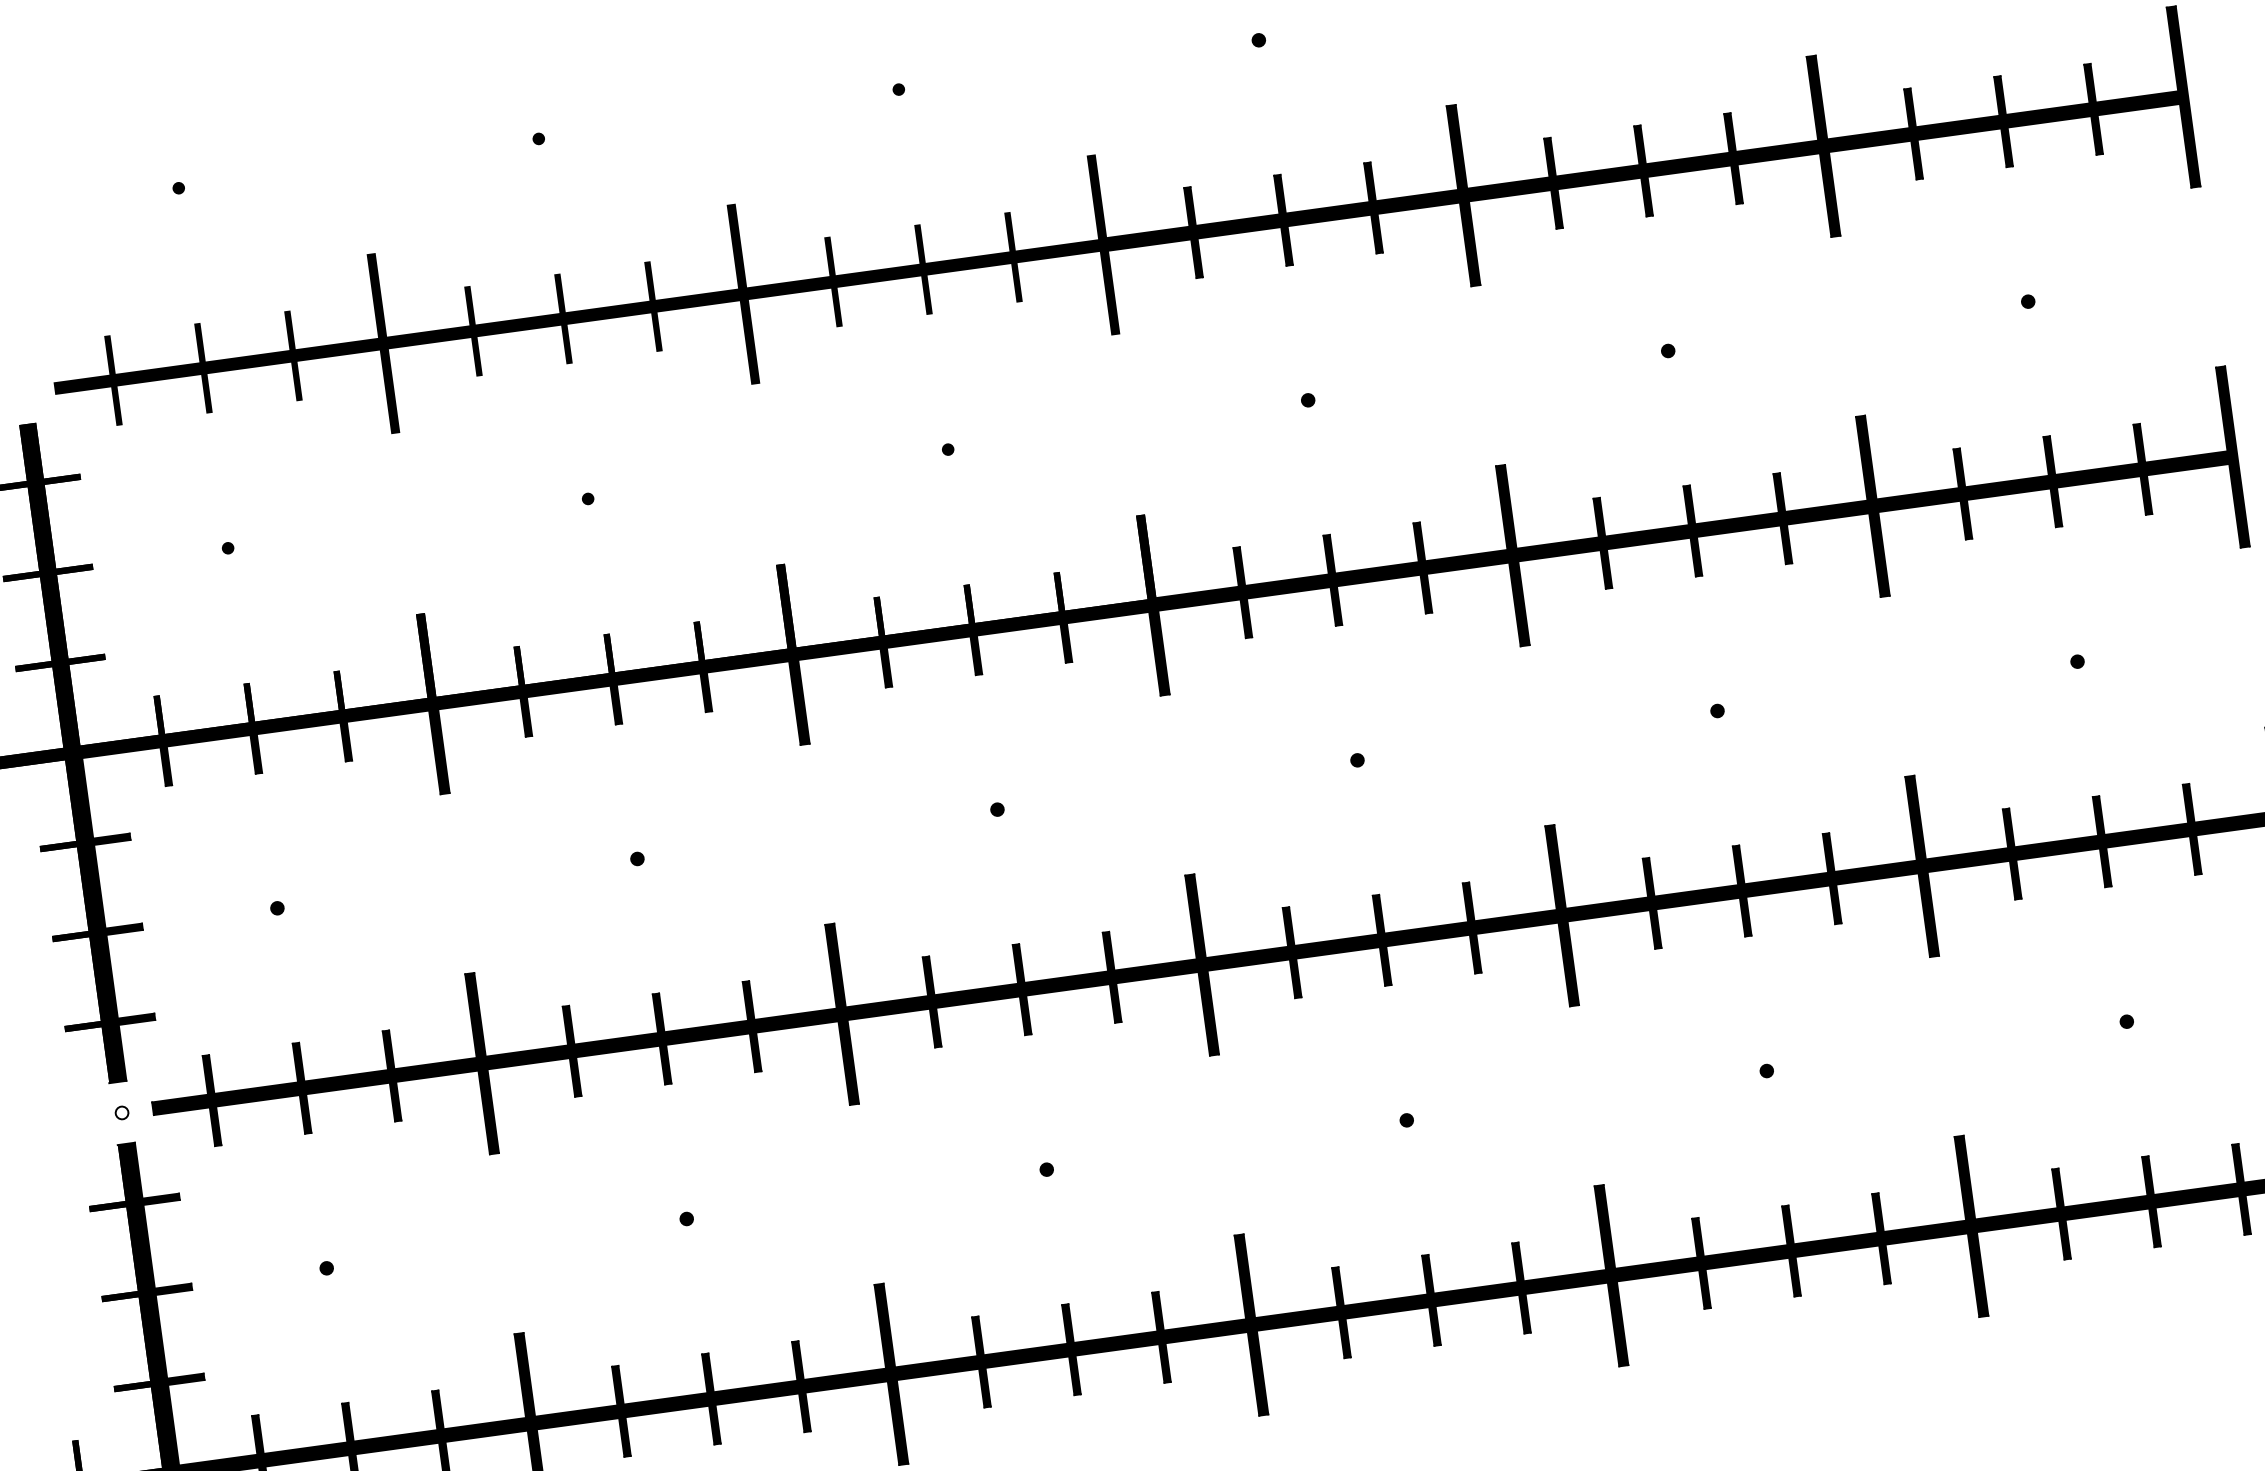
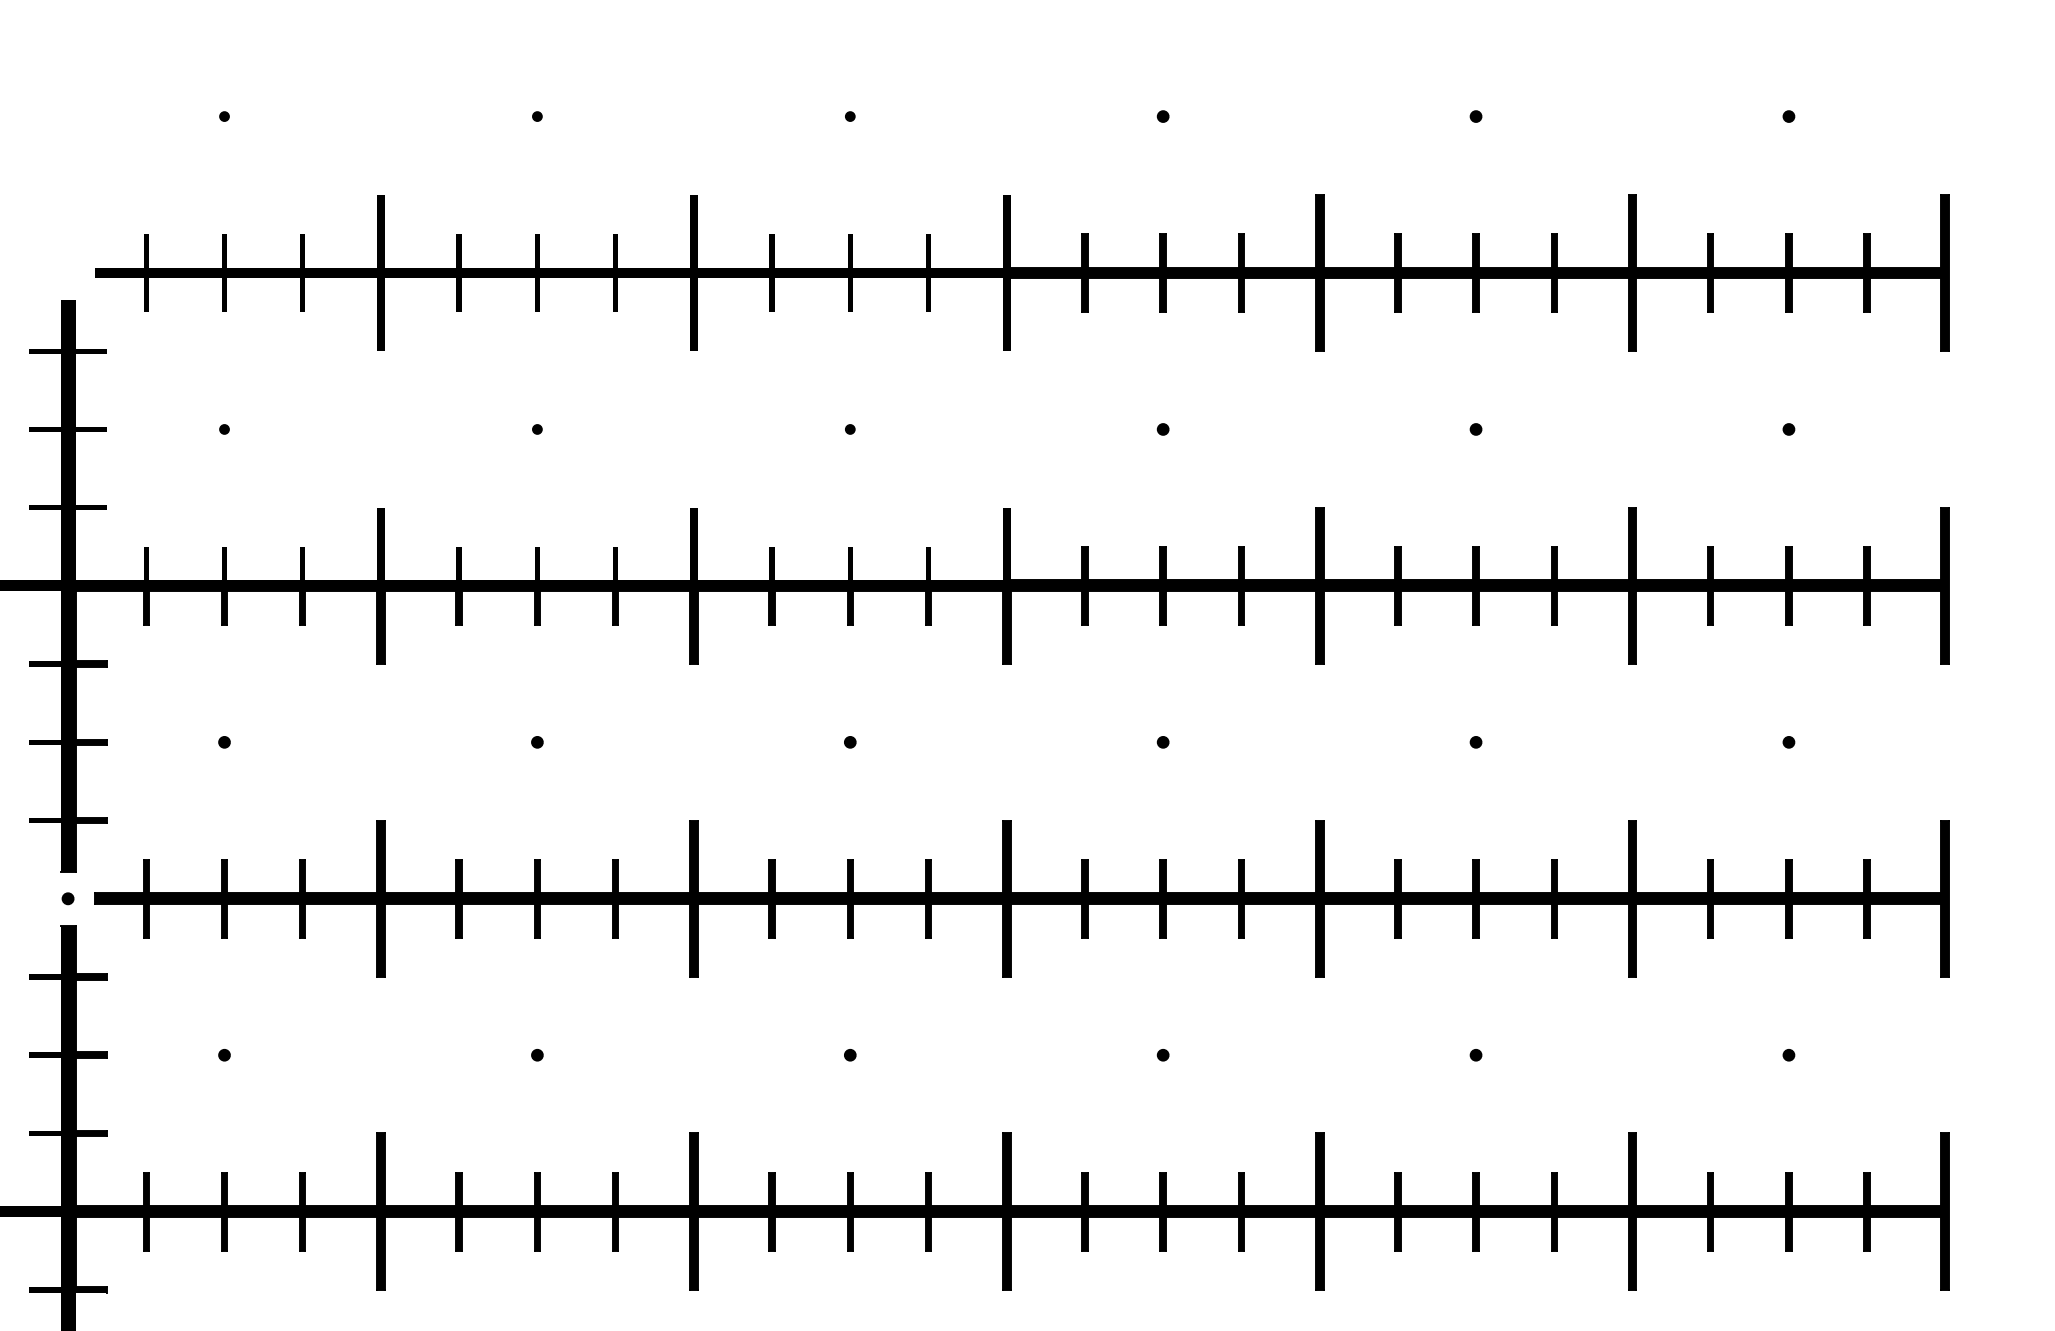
fill: (121, 1112) -> (67, 898), added

